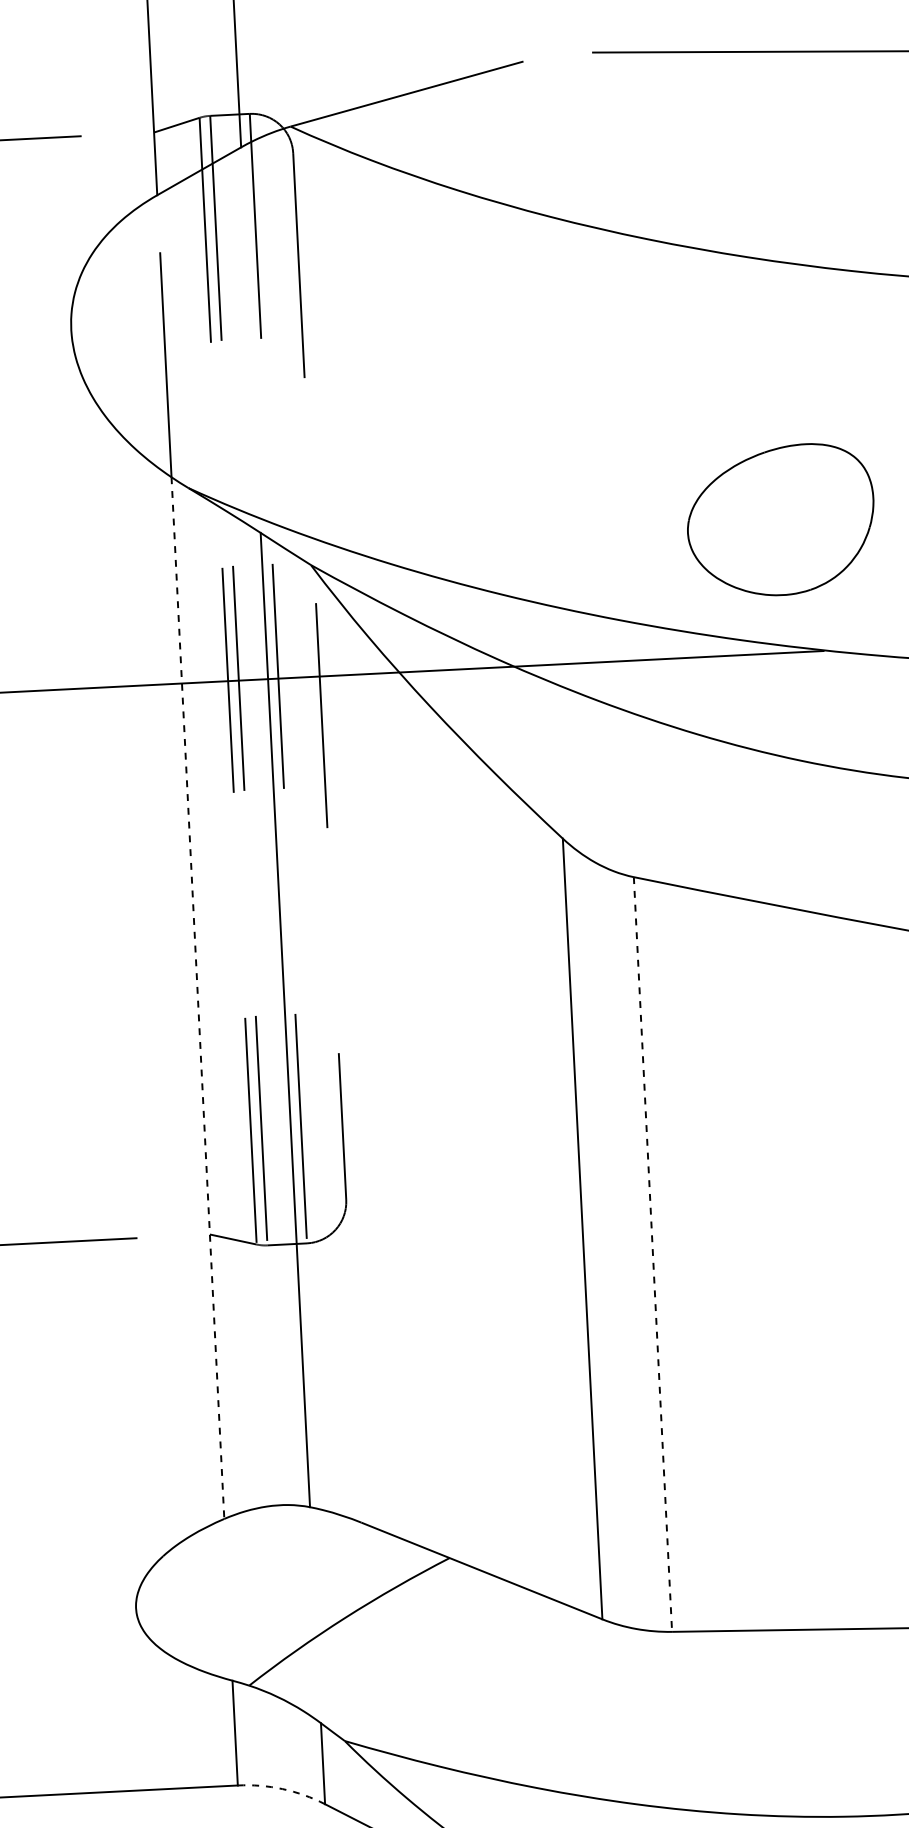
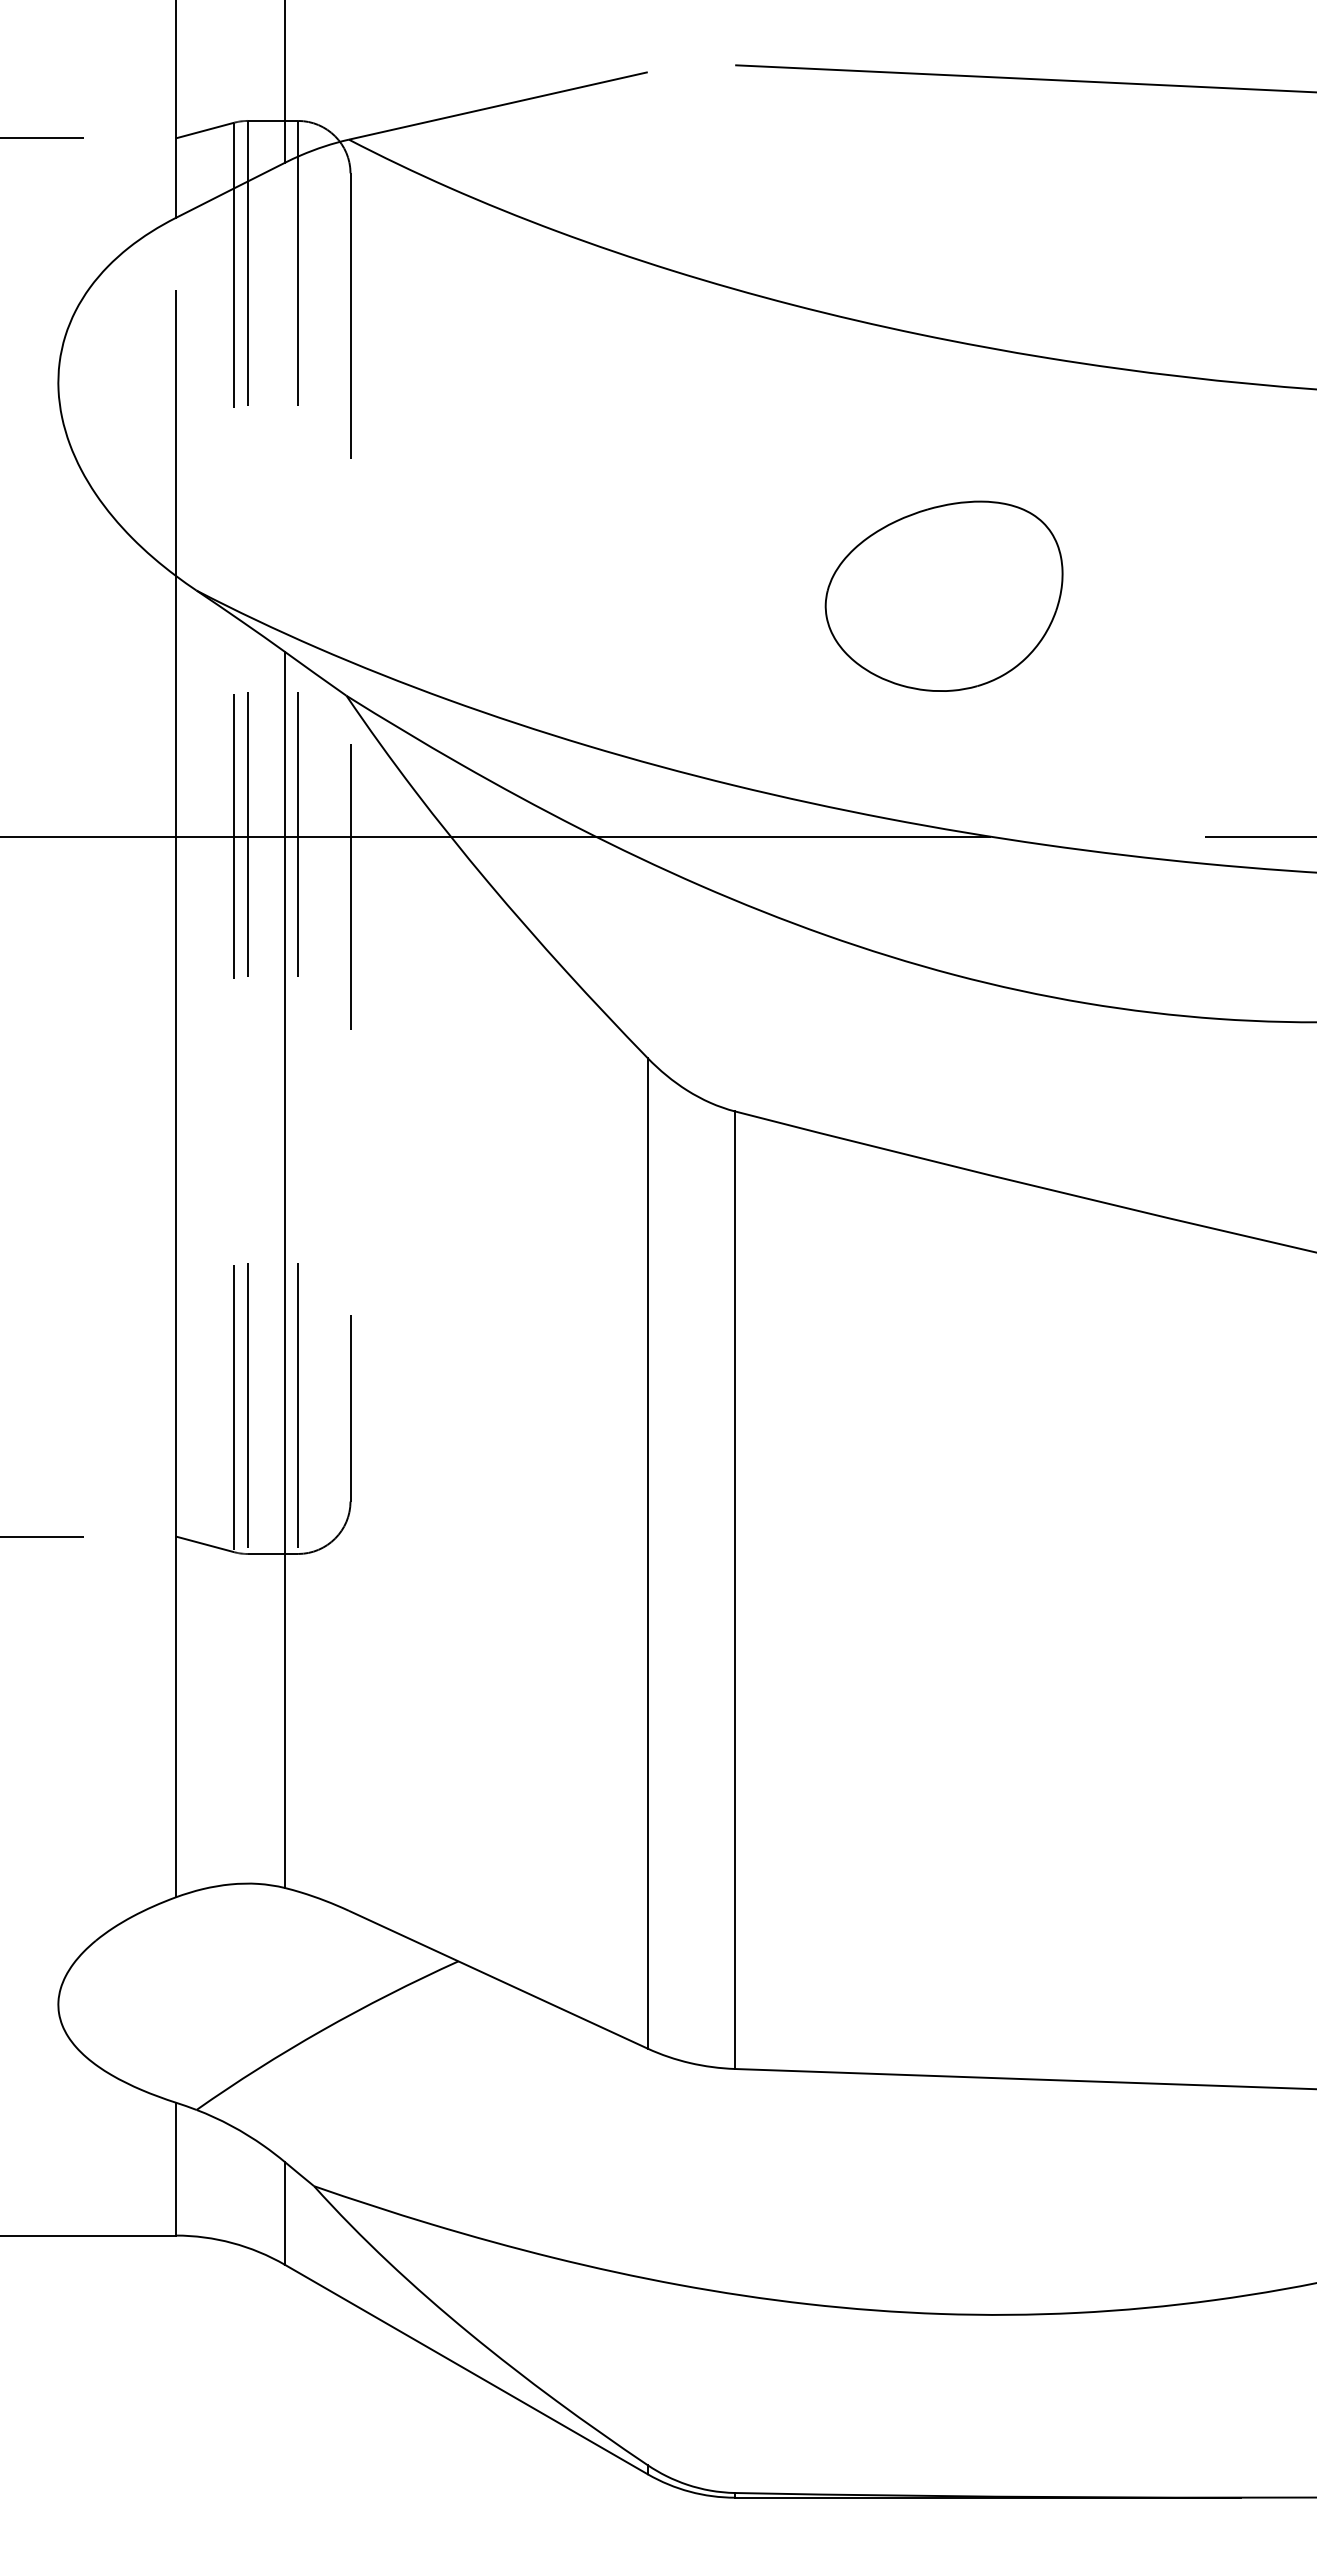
part: (780, 519) -> (943, 595), moved
line: (197, 998) -> (175, 1236), dashed -> solid
line: (653, 1254) -> (735, 1590), dashed -> solid
arc: (282, 1789) -> (232, 2243), dashed -> solid

